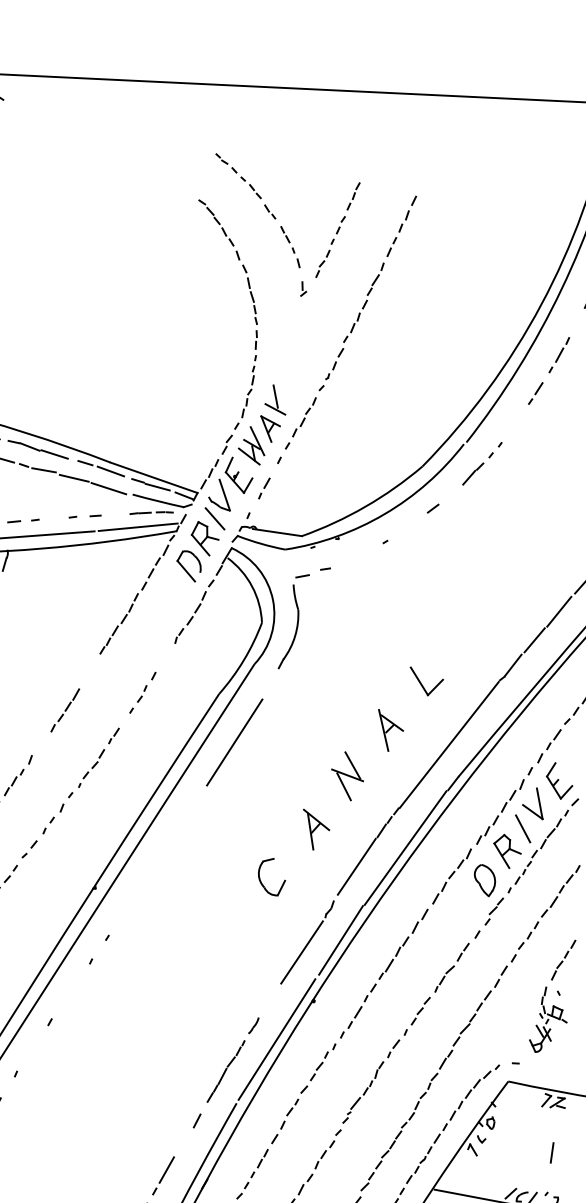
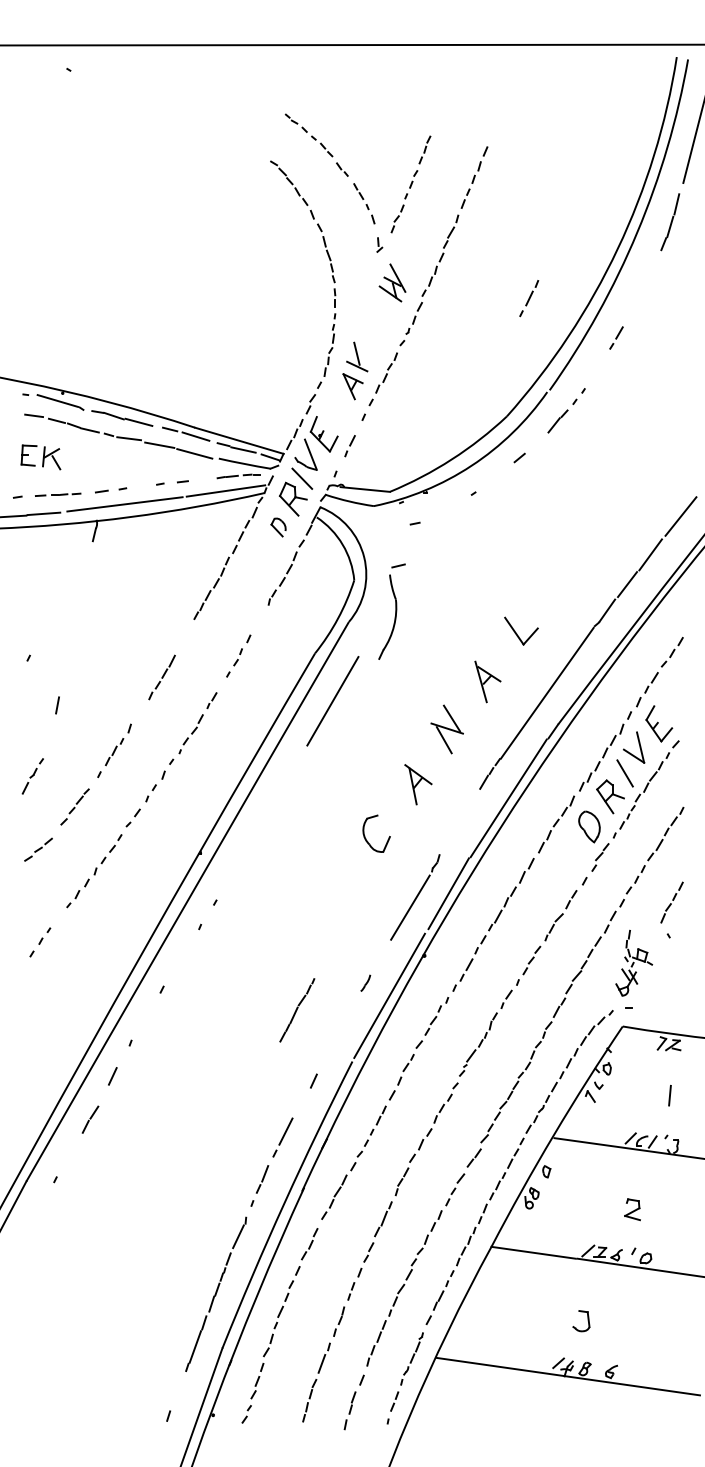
part: (559, 355) -> (529, 298), moved
part: (251, 445) -> (392, 282), moved
part: (188, 566) -> (278, 527), size x0.6
part: (293, 621) -> (391, 611), moved
line: (356, 866) -> (460, 819), removed
part: (549, 1019) -> (634, 962), moved
part: (226, 1071) -> (297, 1010), moved

